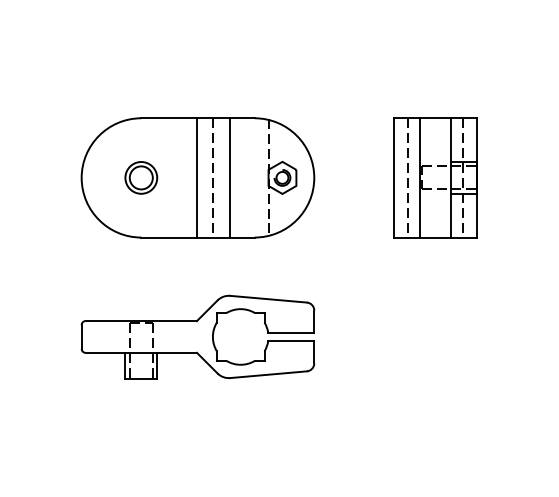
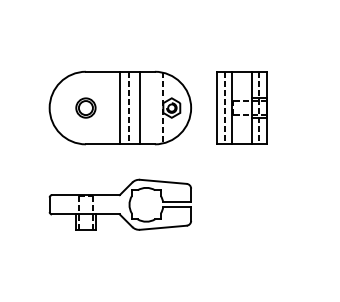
part: (434, 176) -> (241, 107), moved

